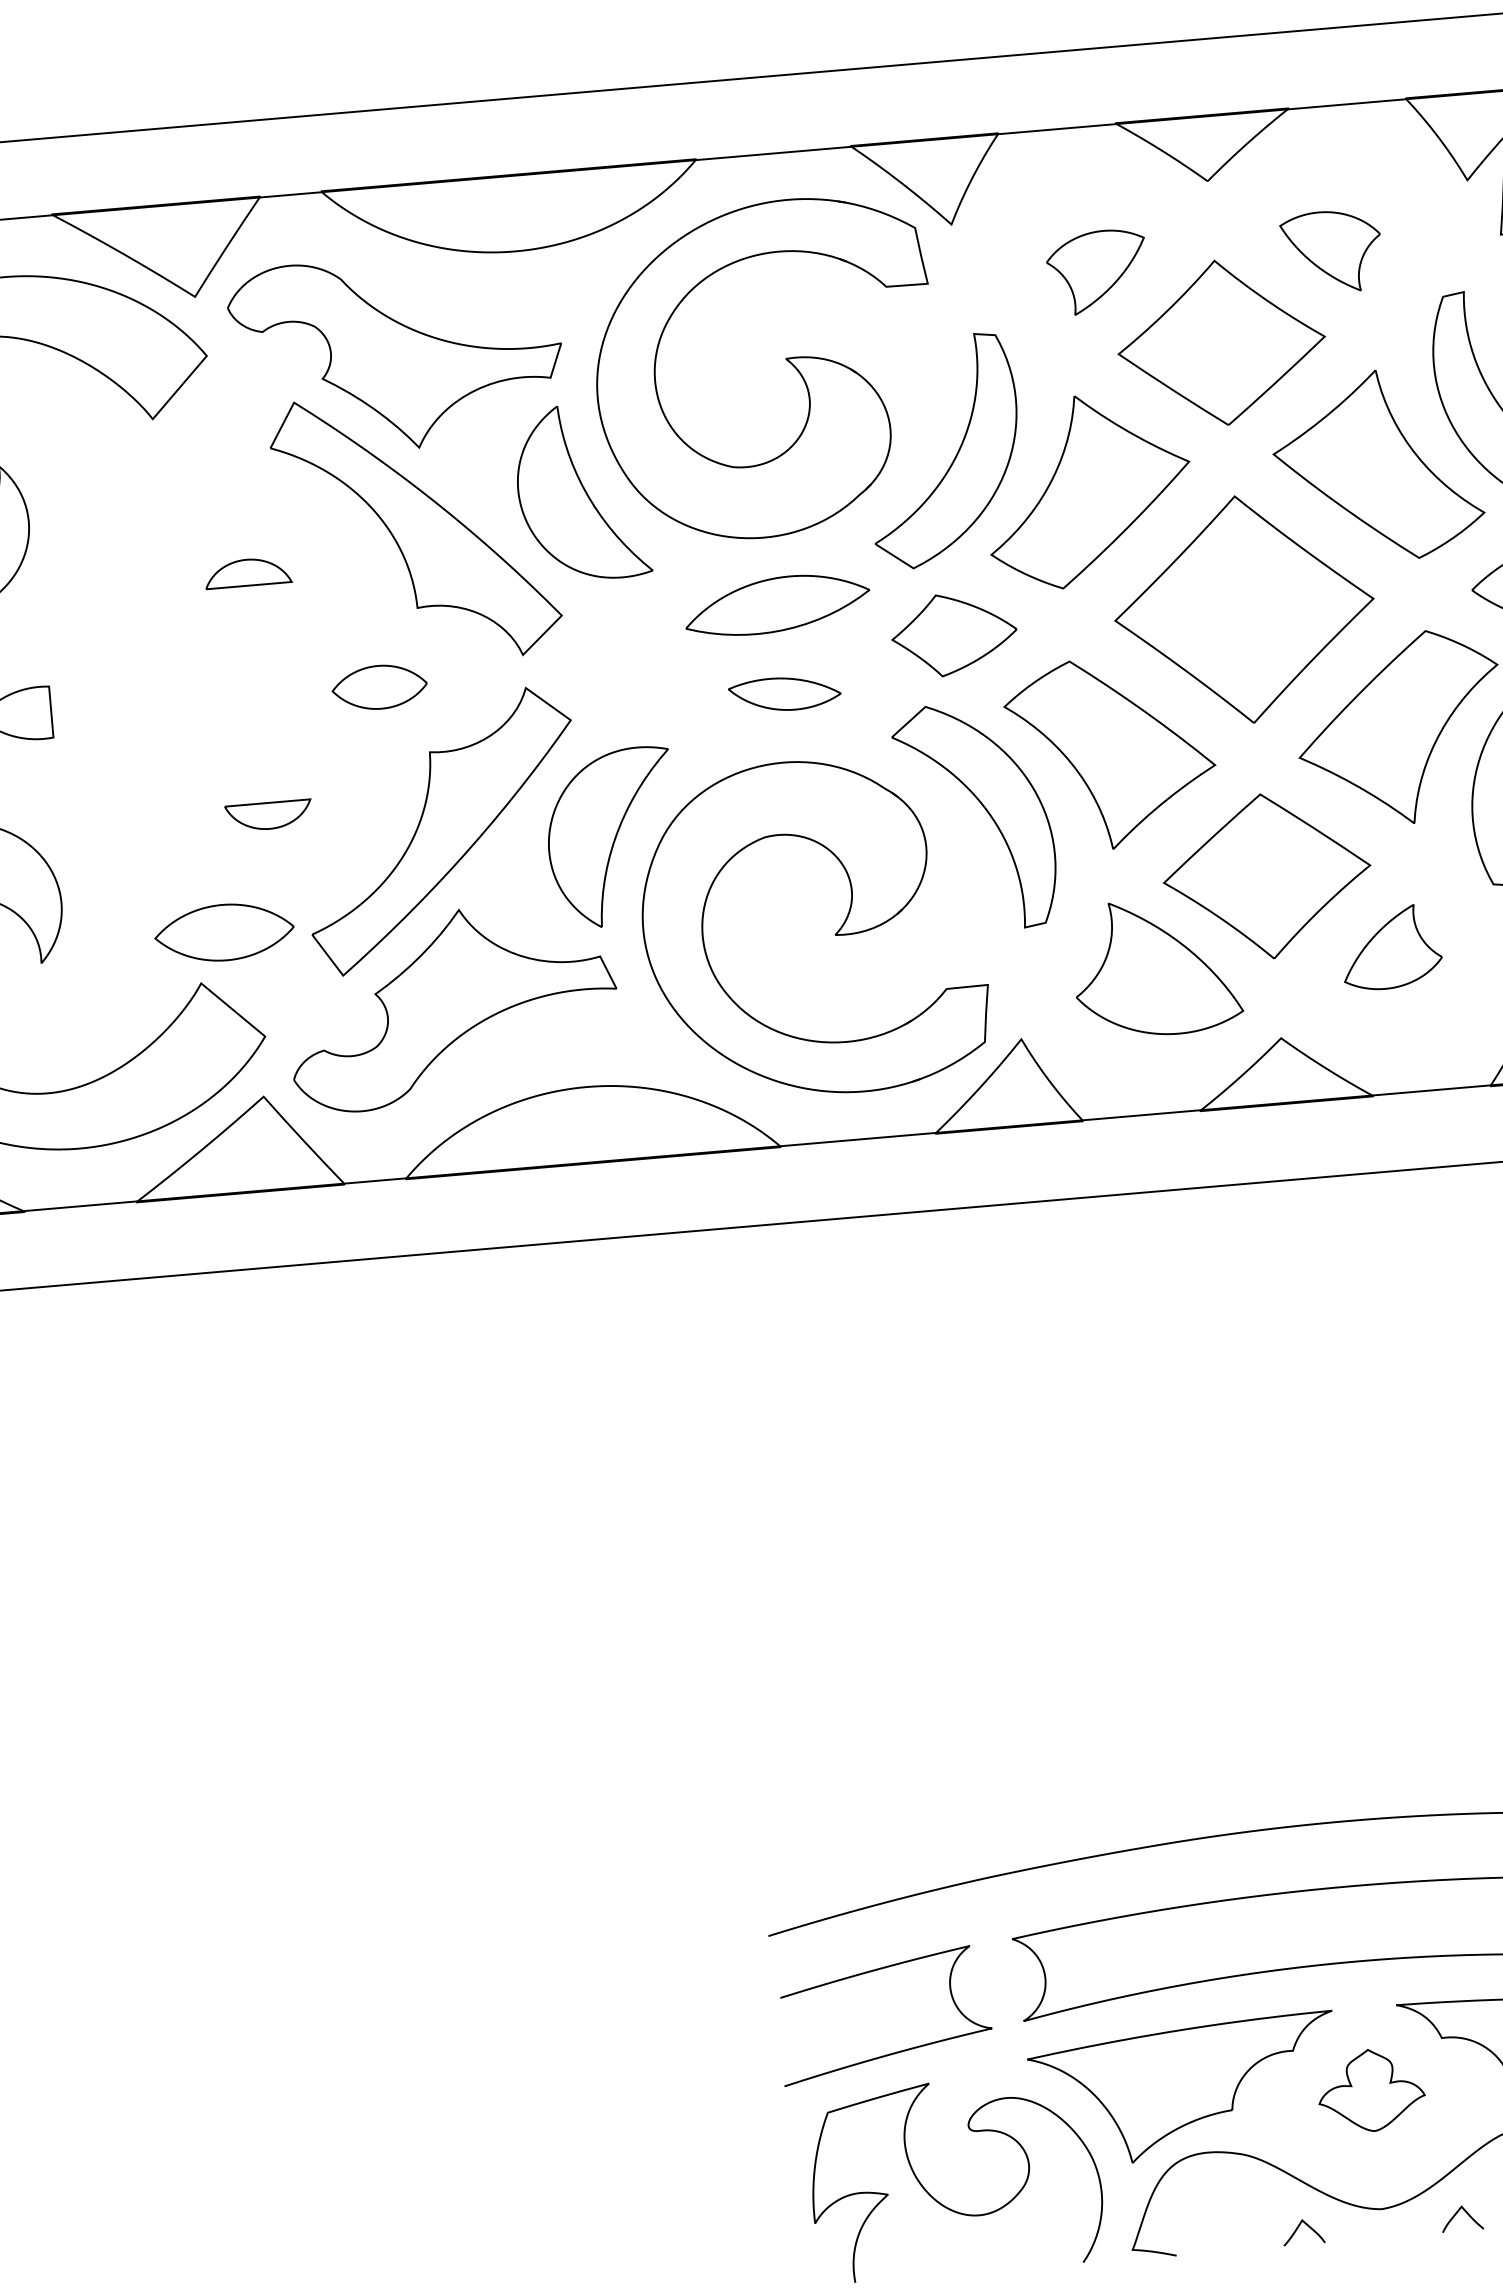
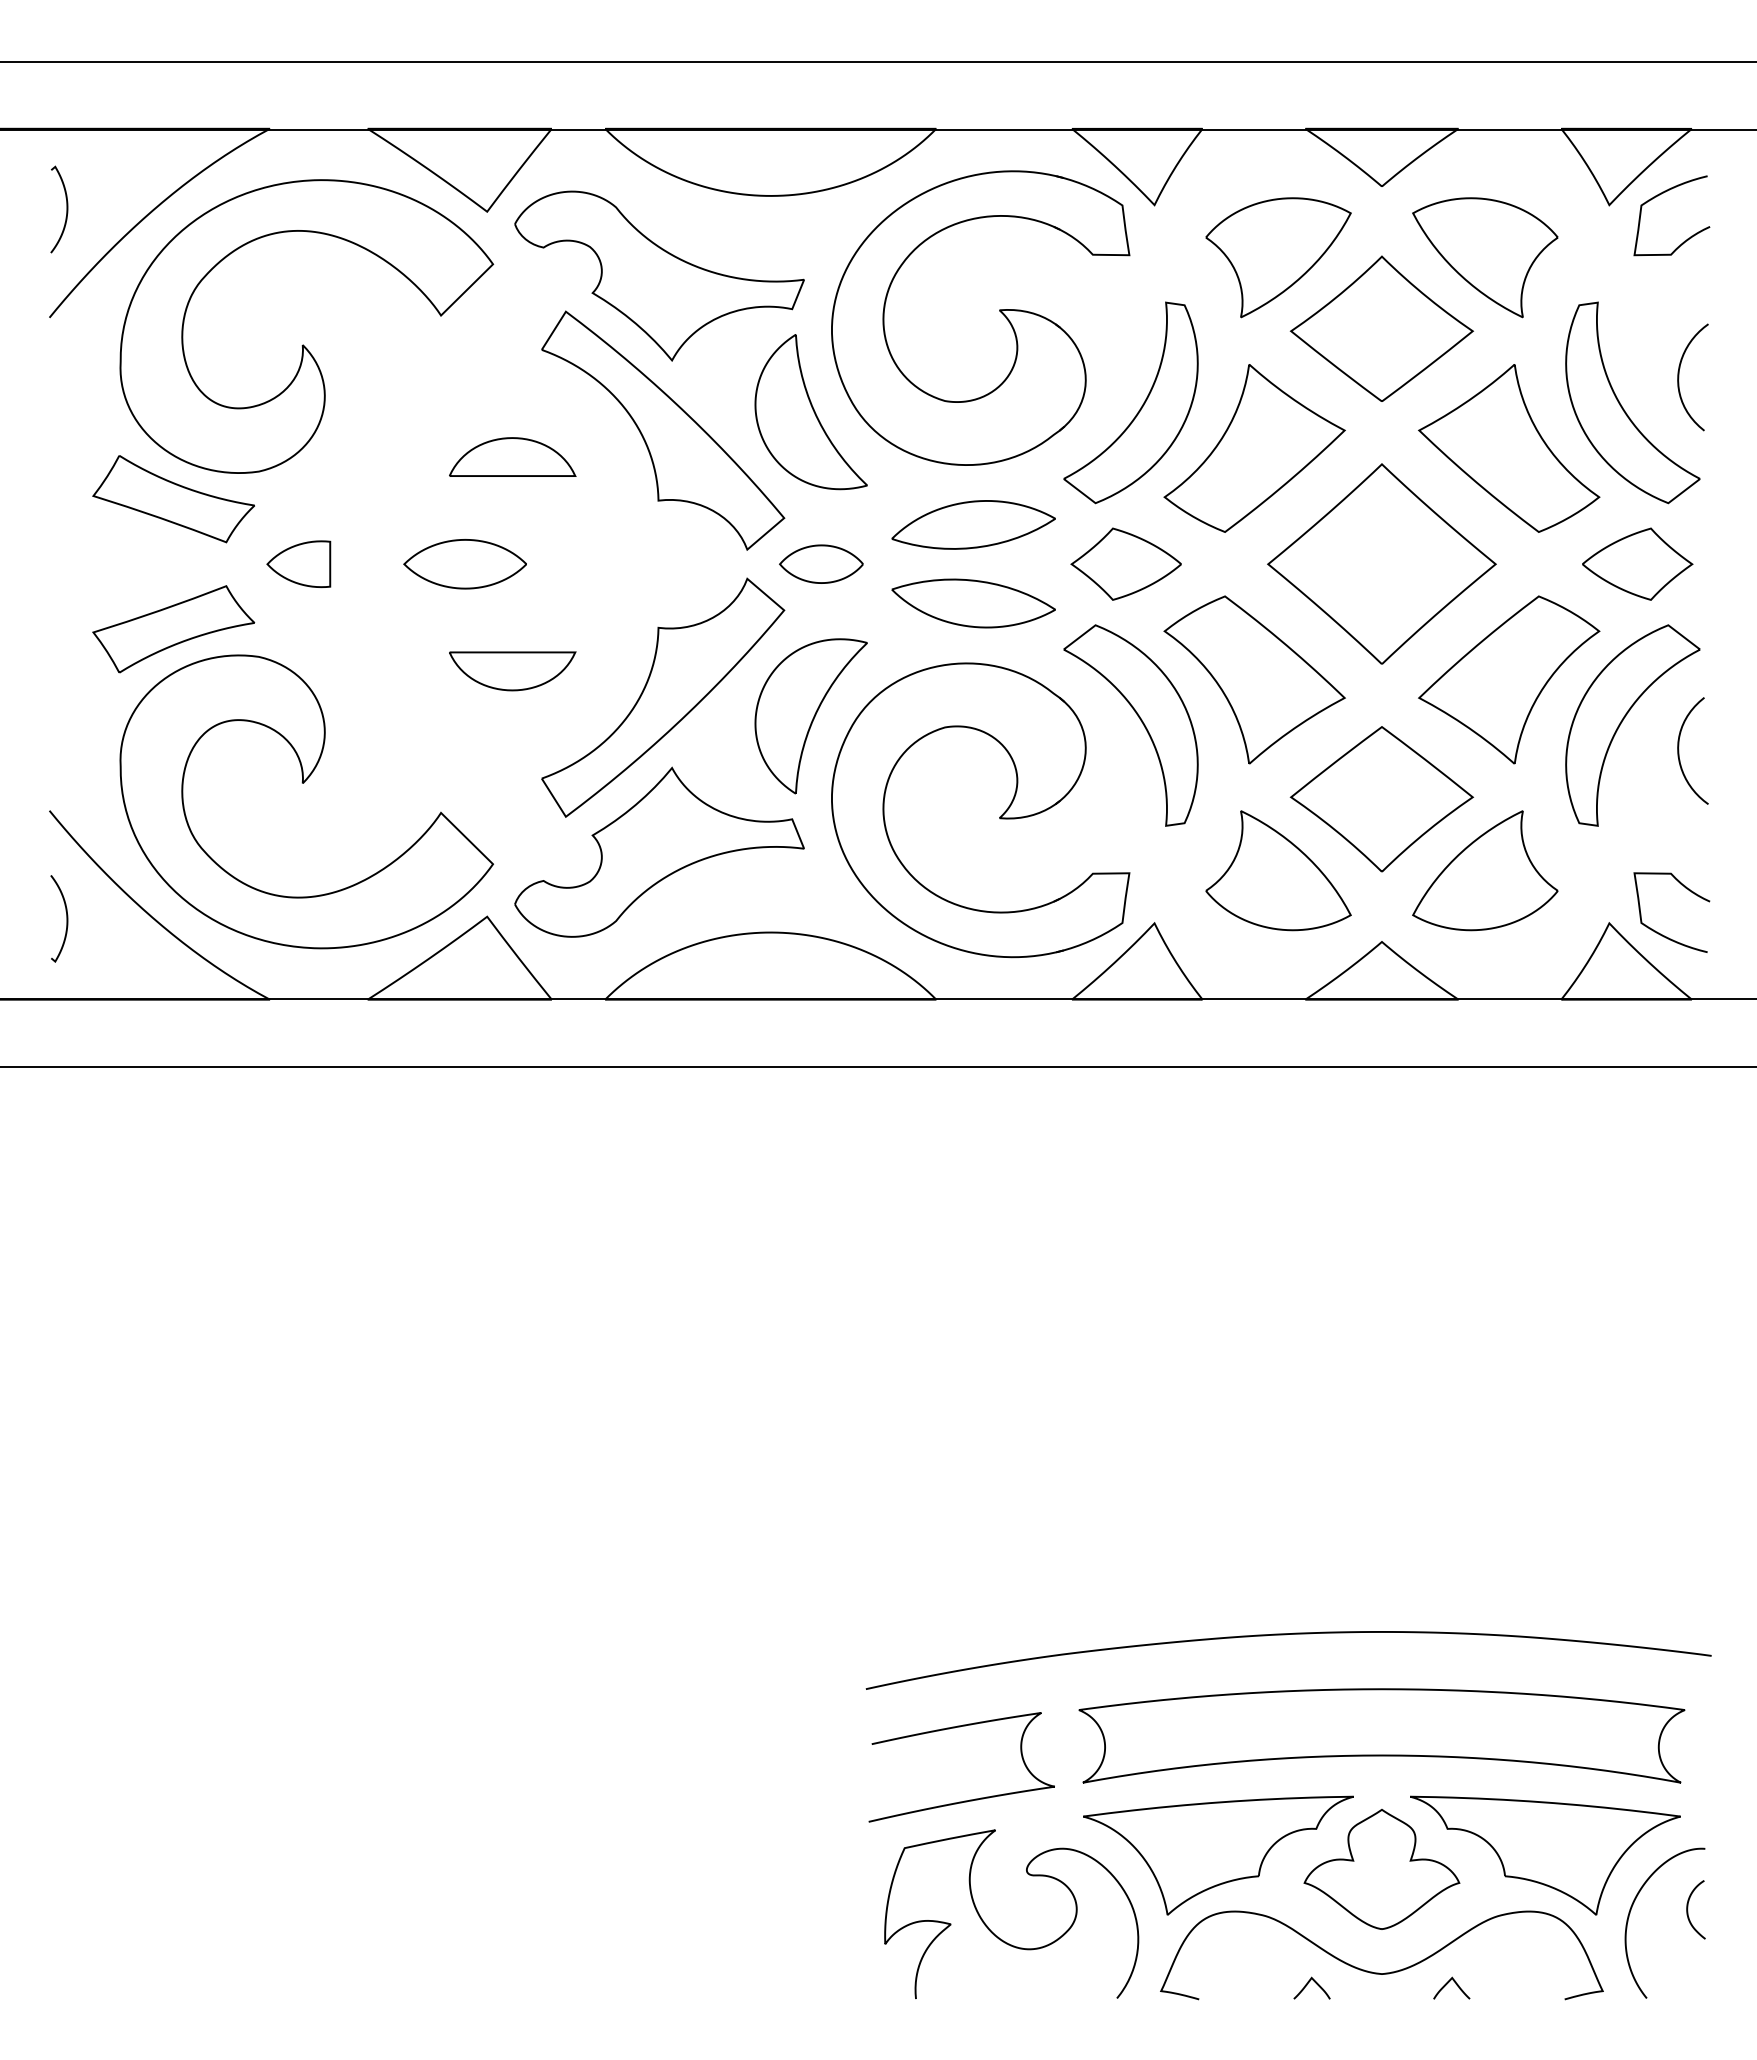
part: (1332, 251) -> (1485, 257), size x1.67
part: (1097, 271) -> (1278, 257), size x1.67
part: (247, 572) -> (512, 456), size x1.67
part: (379, 686) -> (821, 563), moved
part: (784, 694) -> (973, 603), size x1.67
part: (268, 816) -> (512, 671), size x1.67
part: (223, 933) -> (464, 564), moved
part: (1391, 947) -> (1485, 870), size x1.67
part: (1370, 2090) -> (1381, 1869), size x1.67

